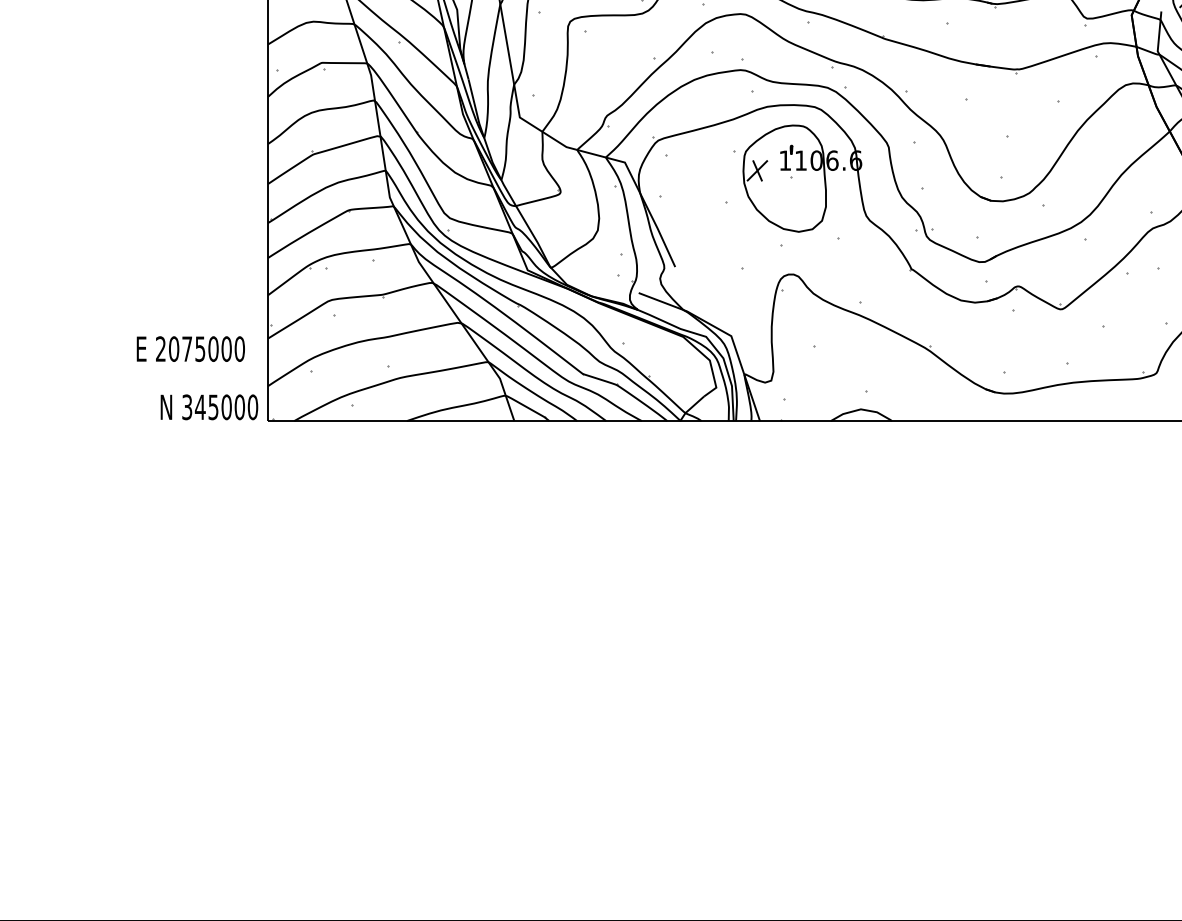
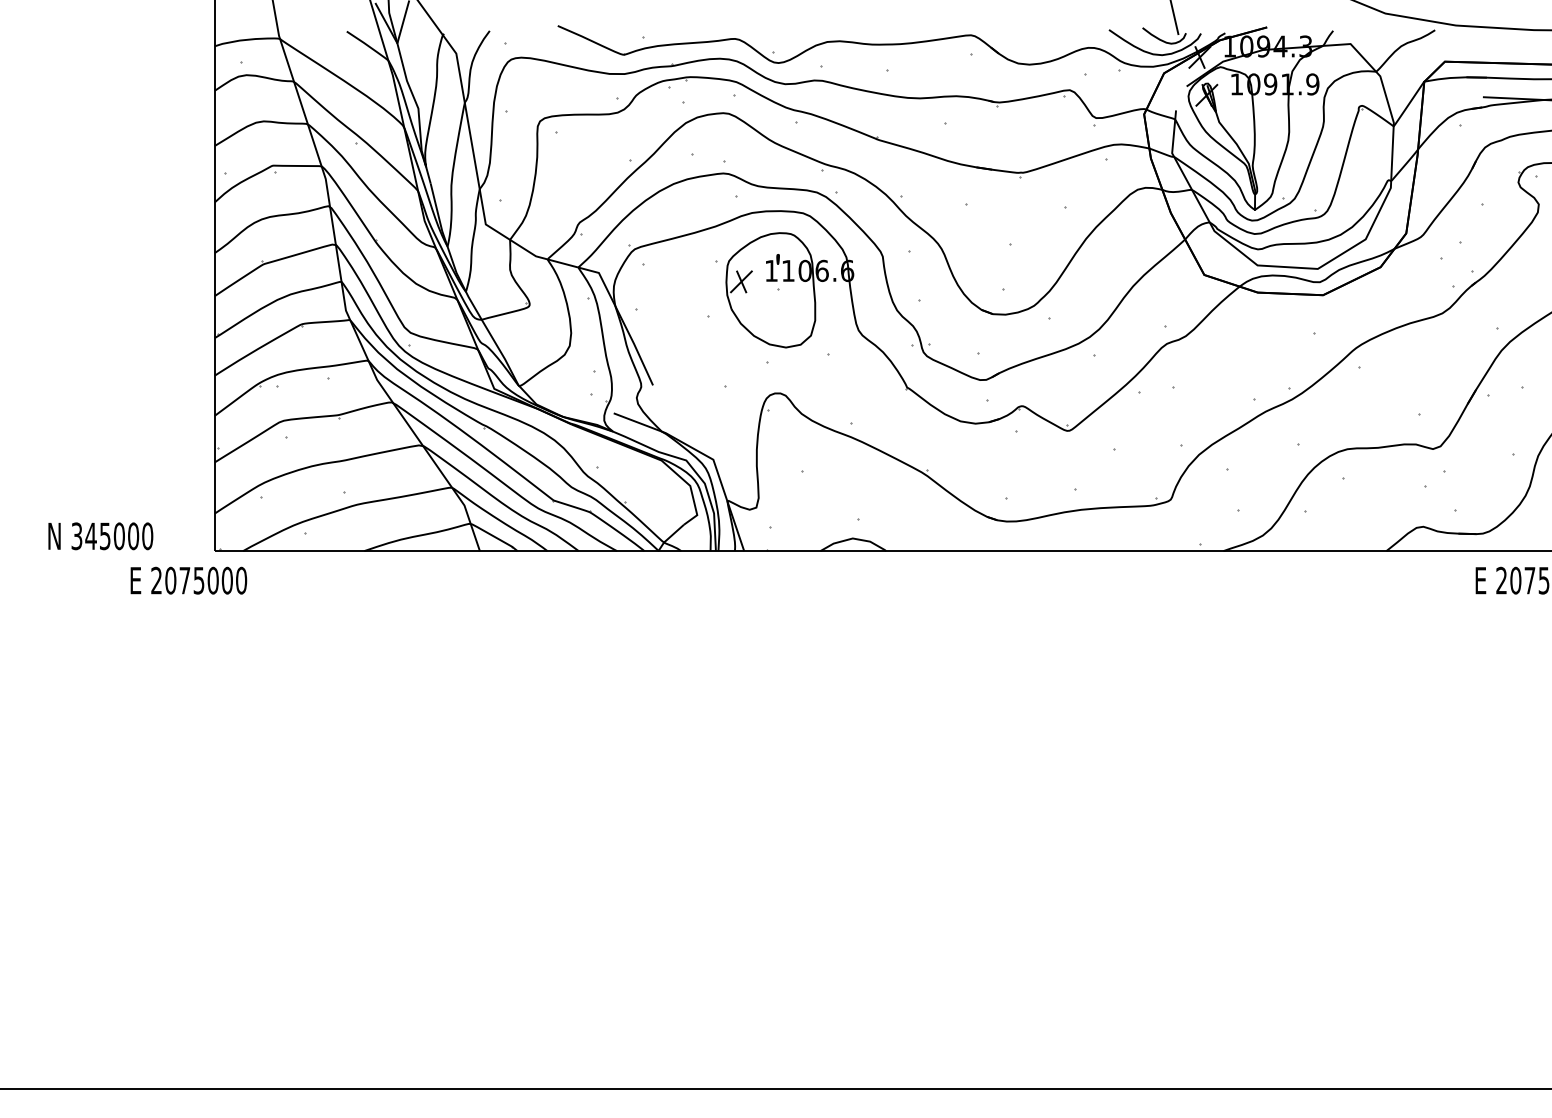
text: (190, 348) -> (188, 580), moved
text: (209, 407) -> (100, 536), moved

